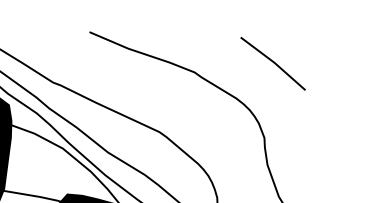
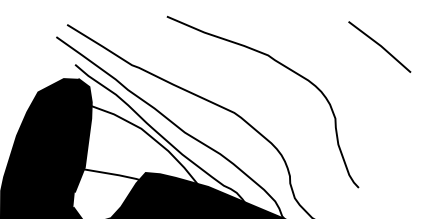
line: (272, 63) -> (379, 46), moved

